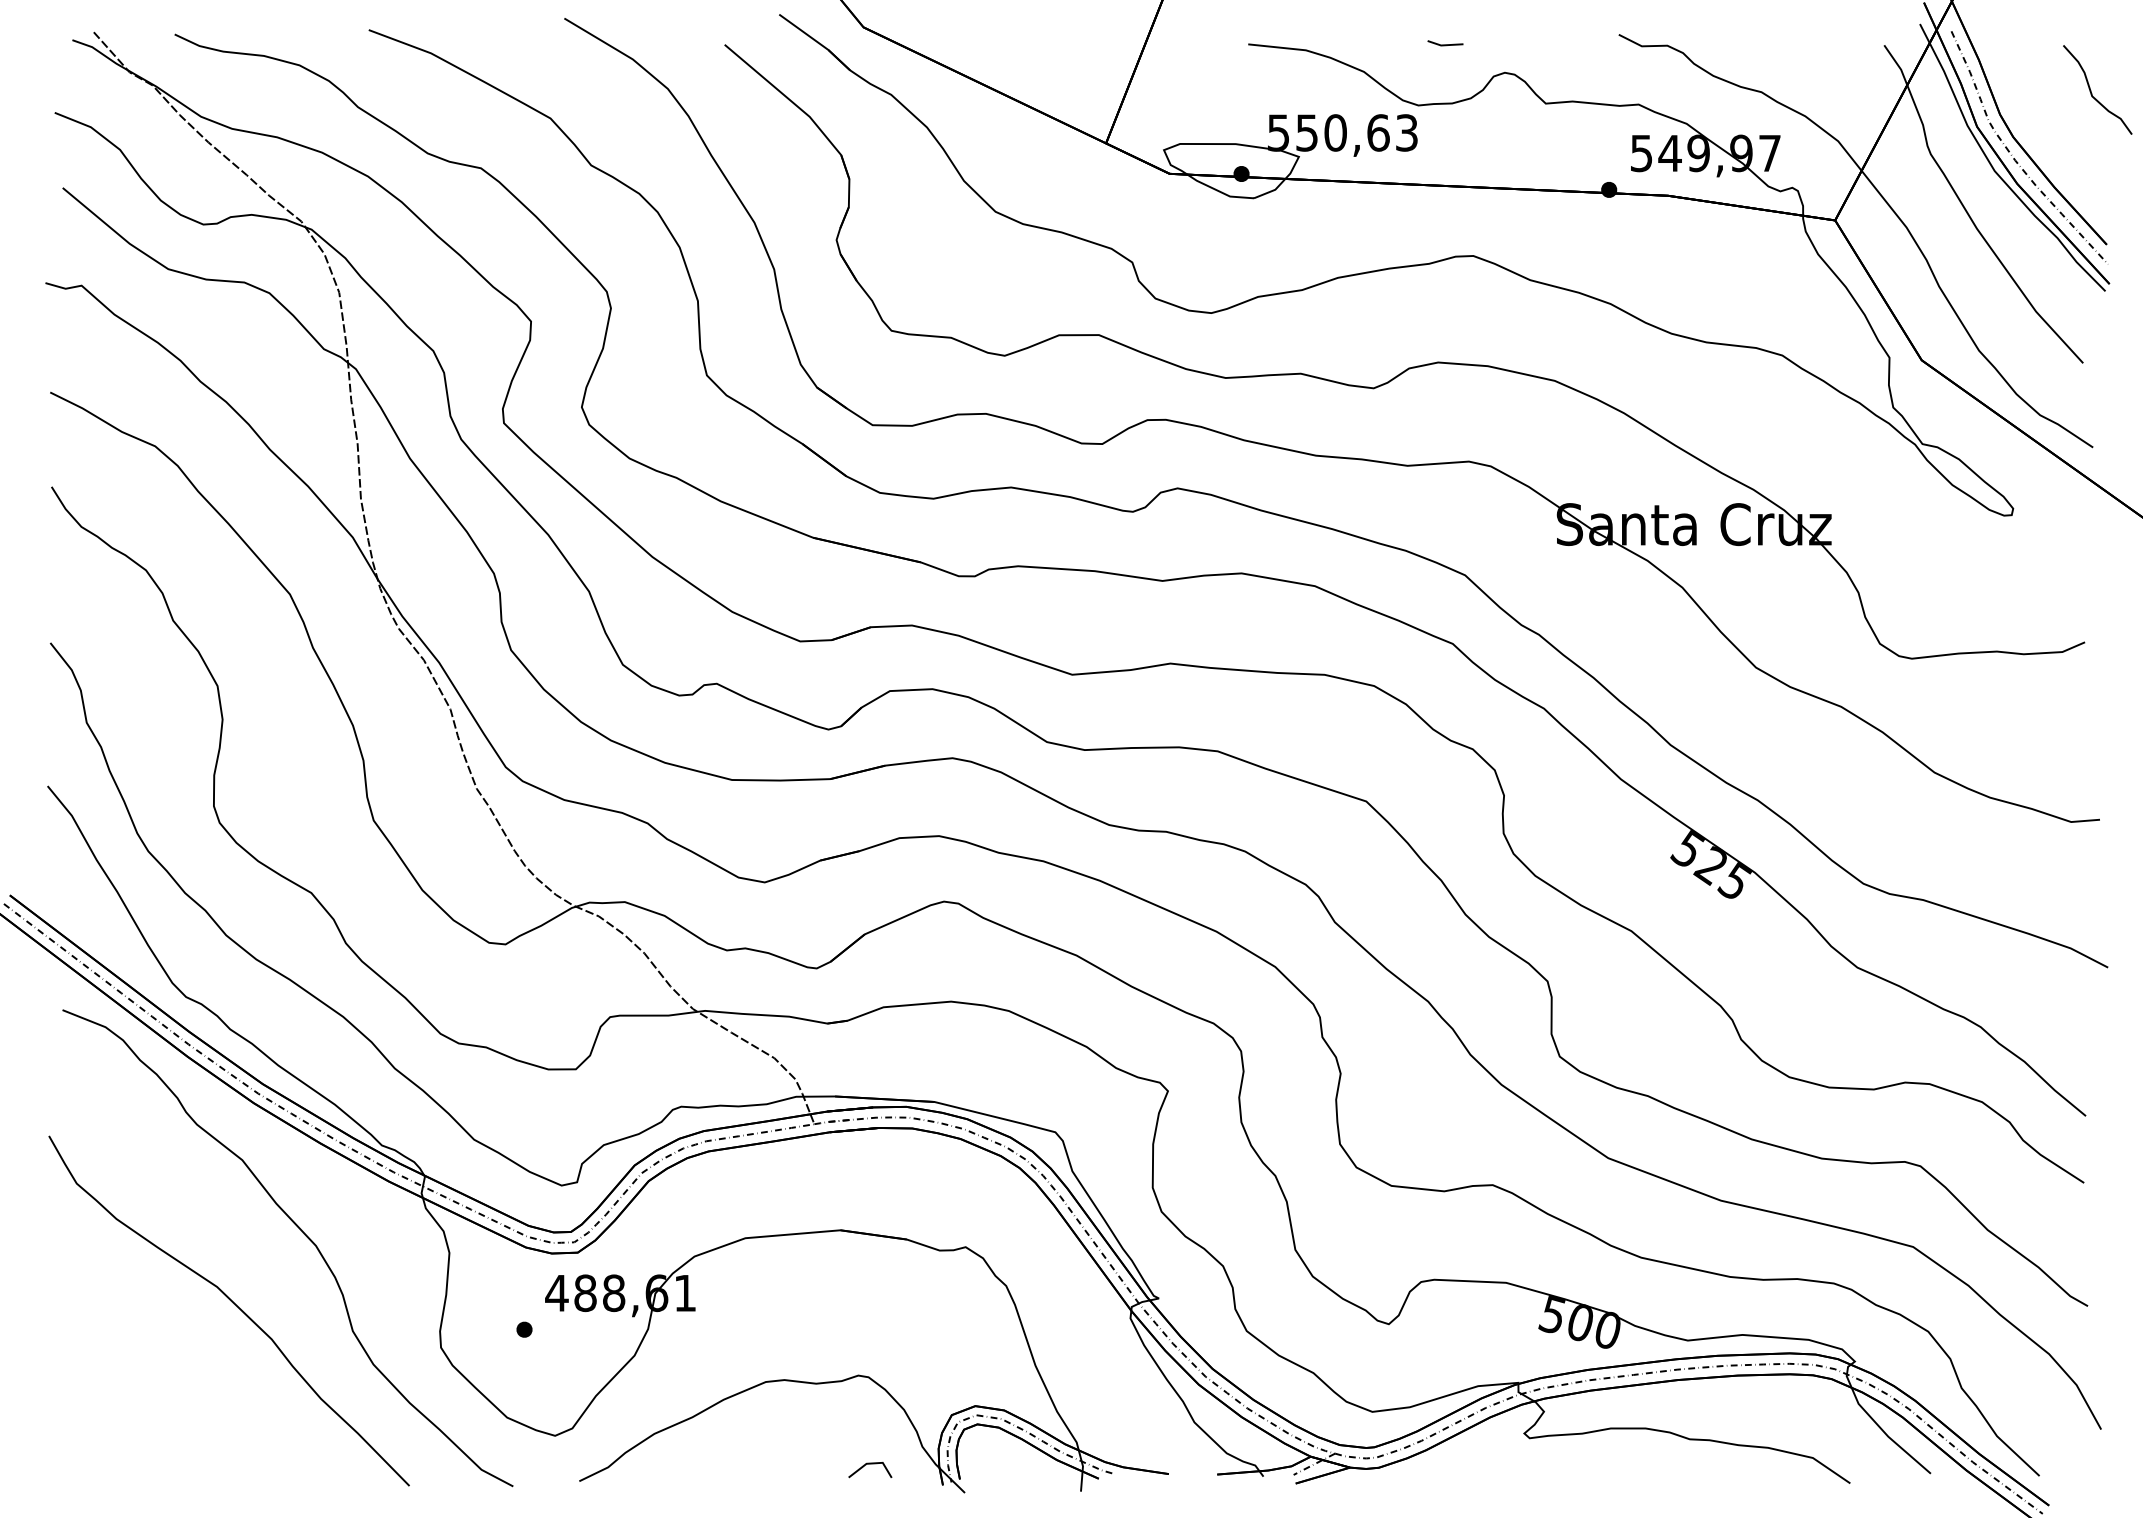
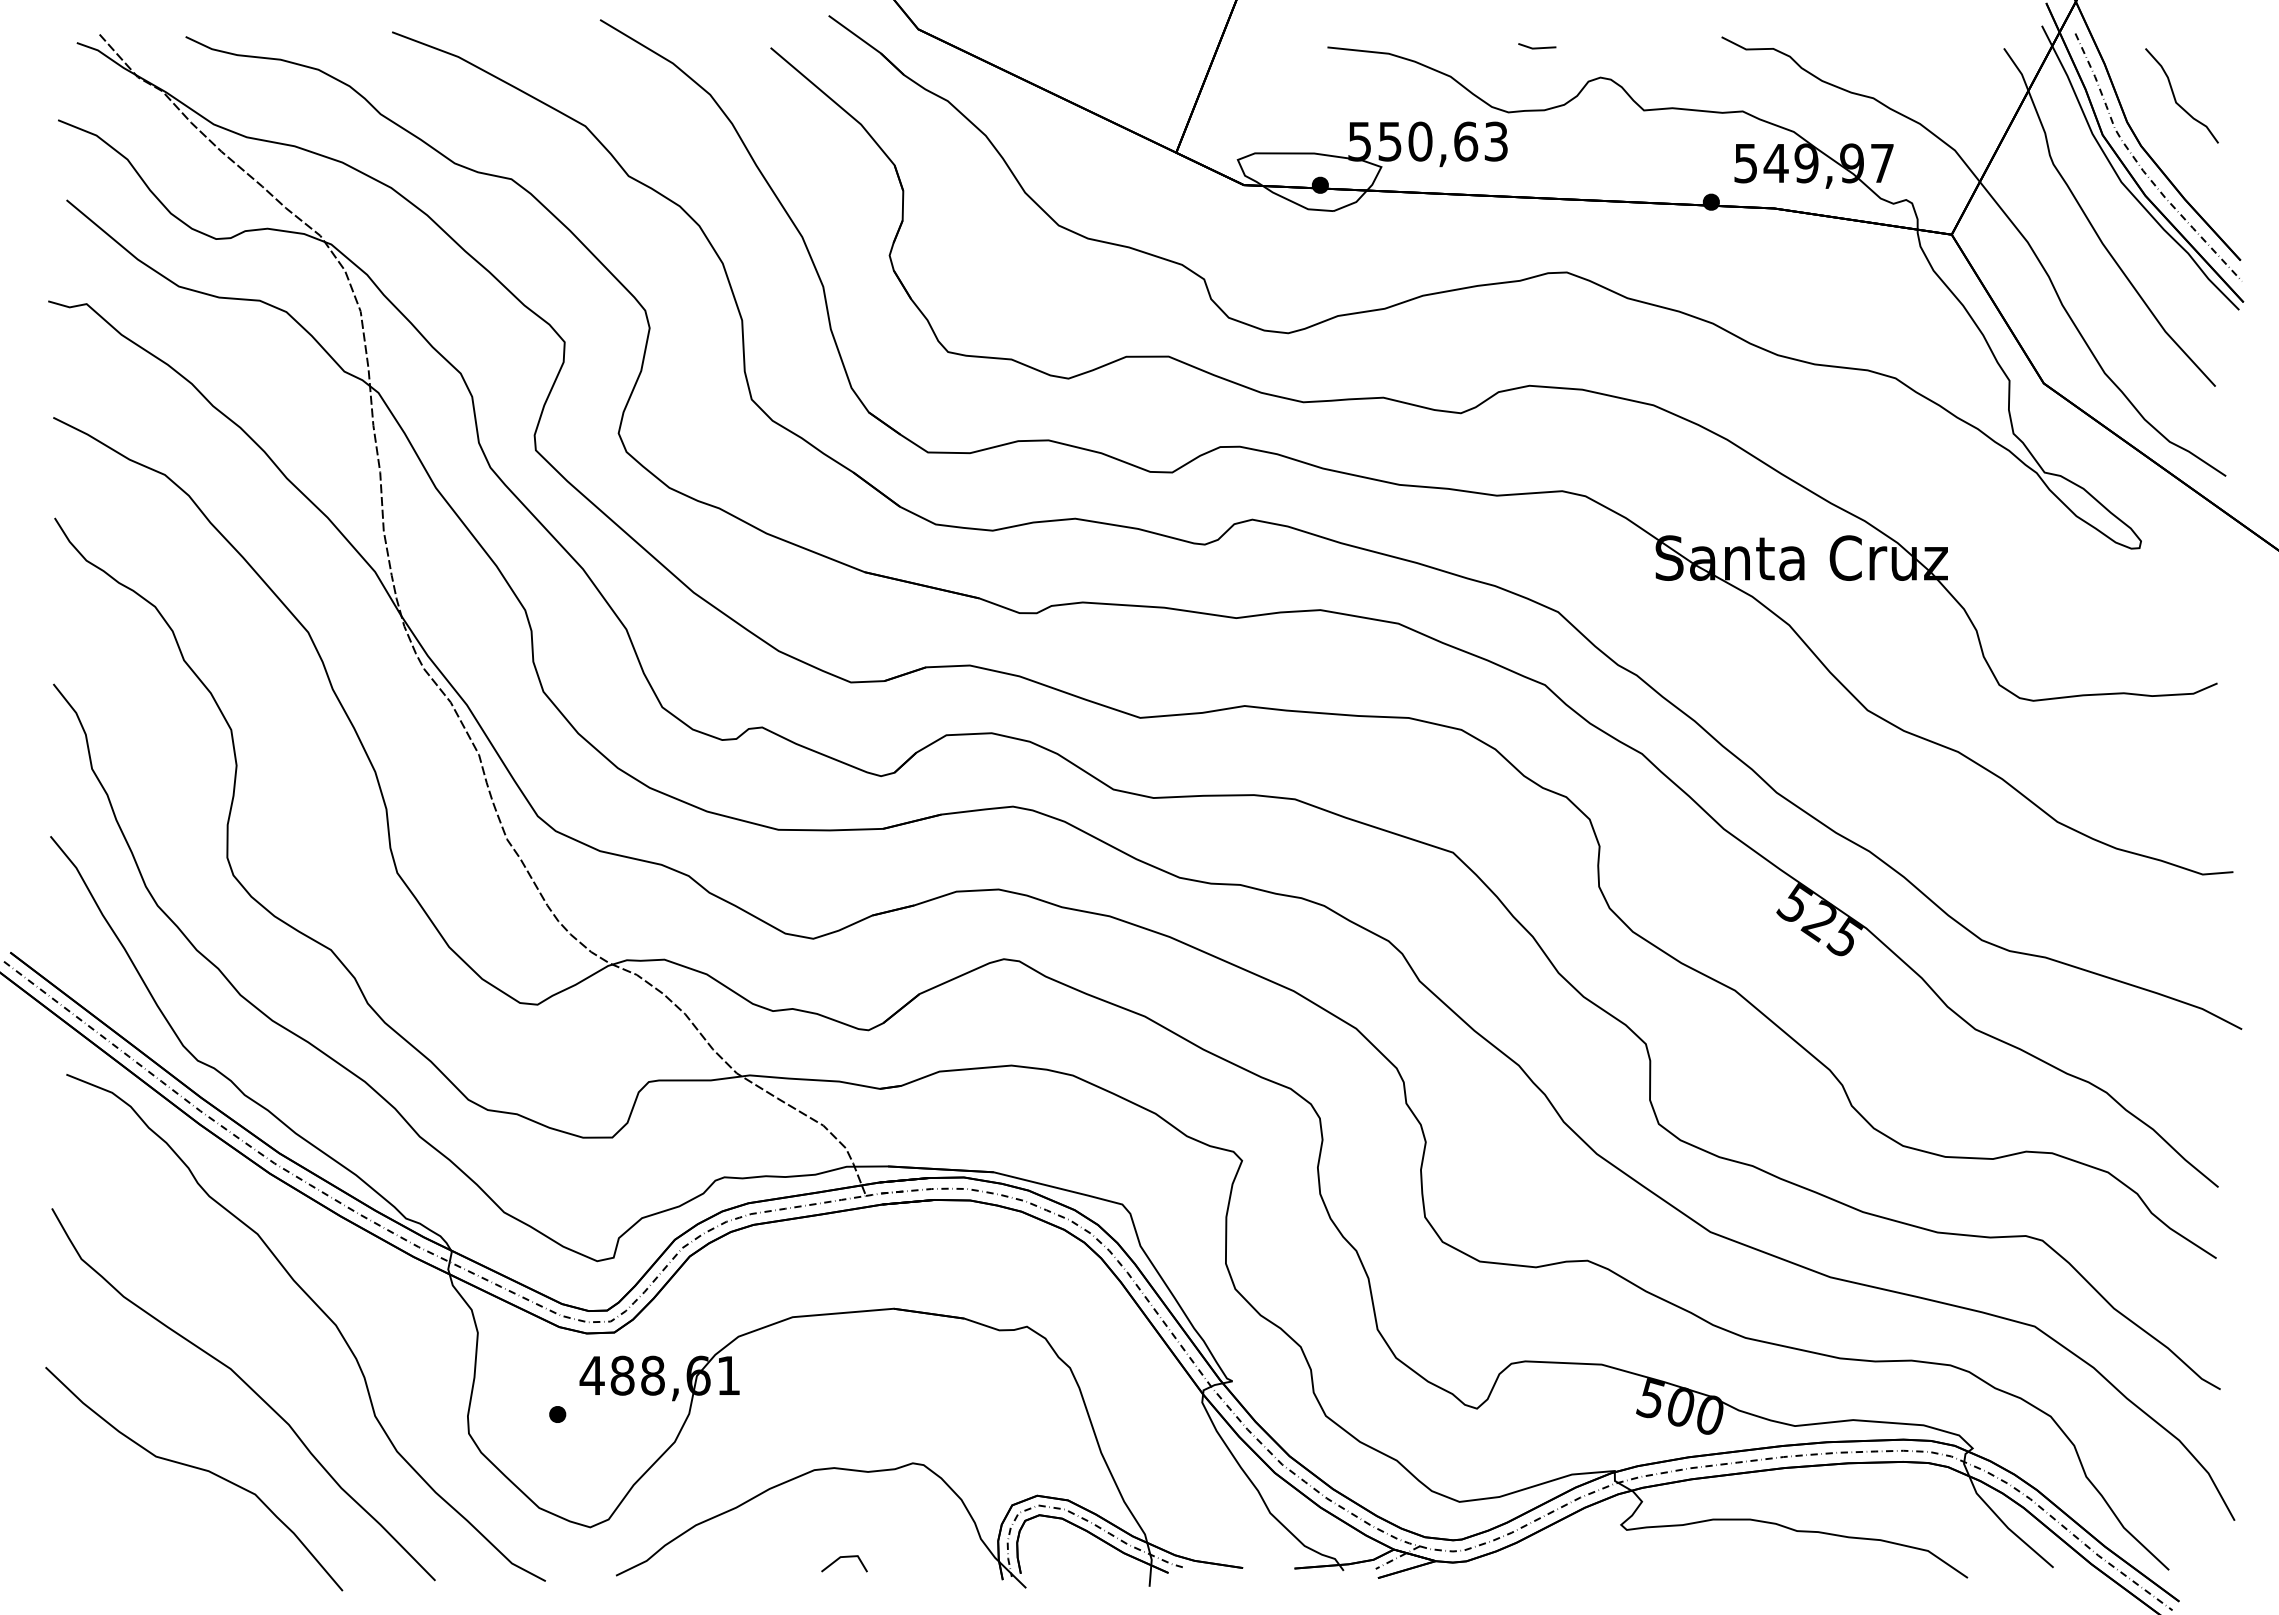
curve: (2091, 90) -> (2175, 96), moved
curve: (186, 1381) -> (198, 1469), added
line: (870, 1464) -> (844, 1557), moved

